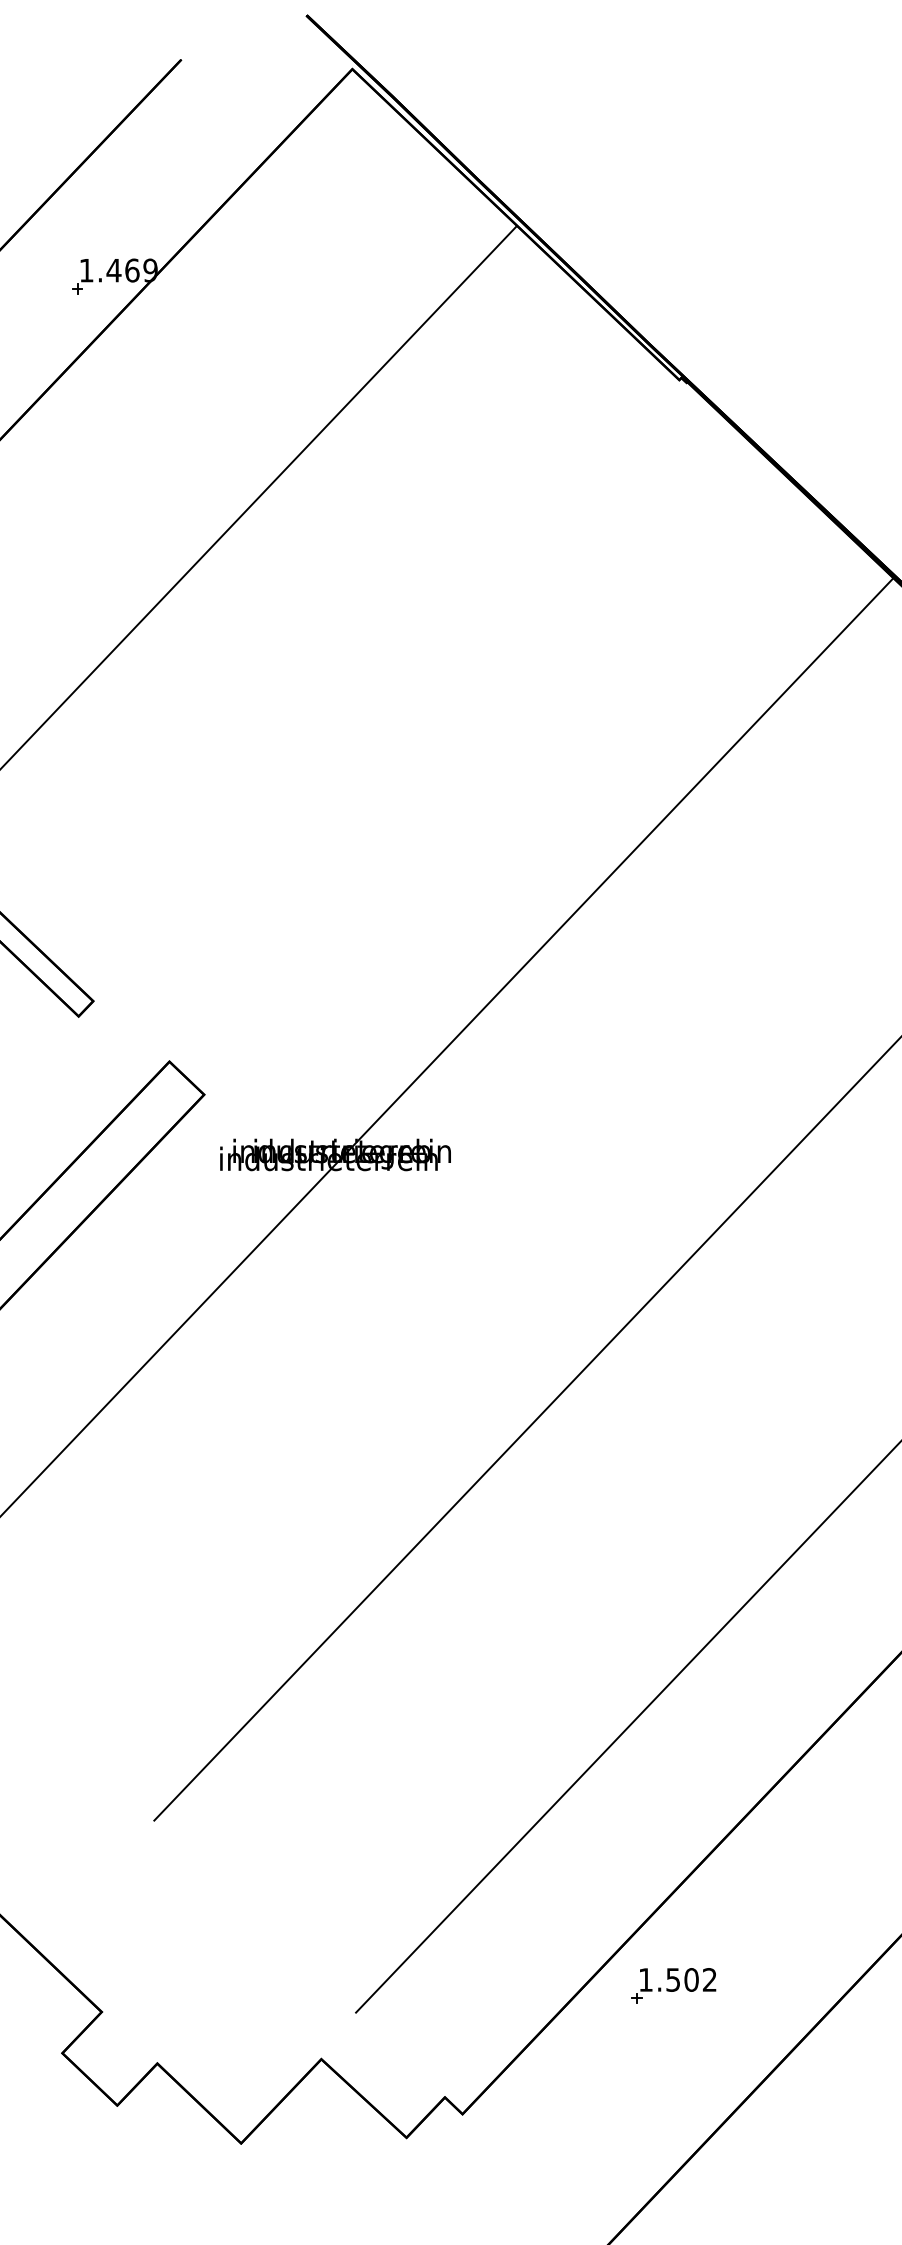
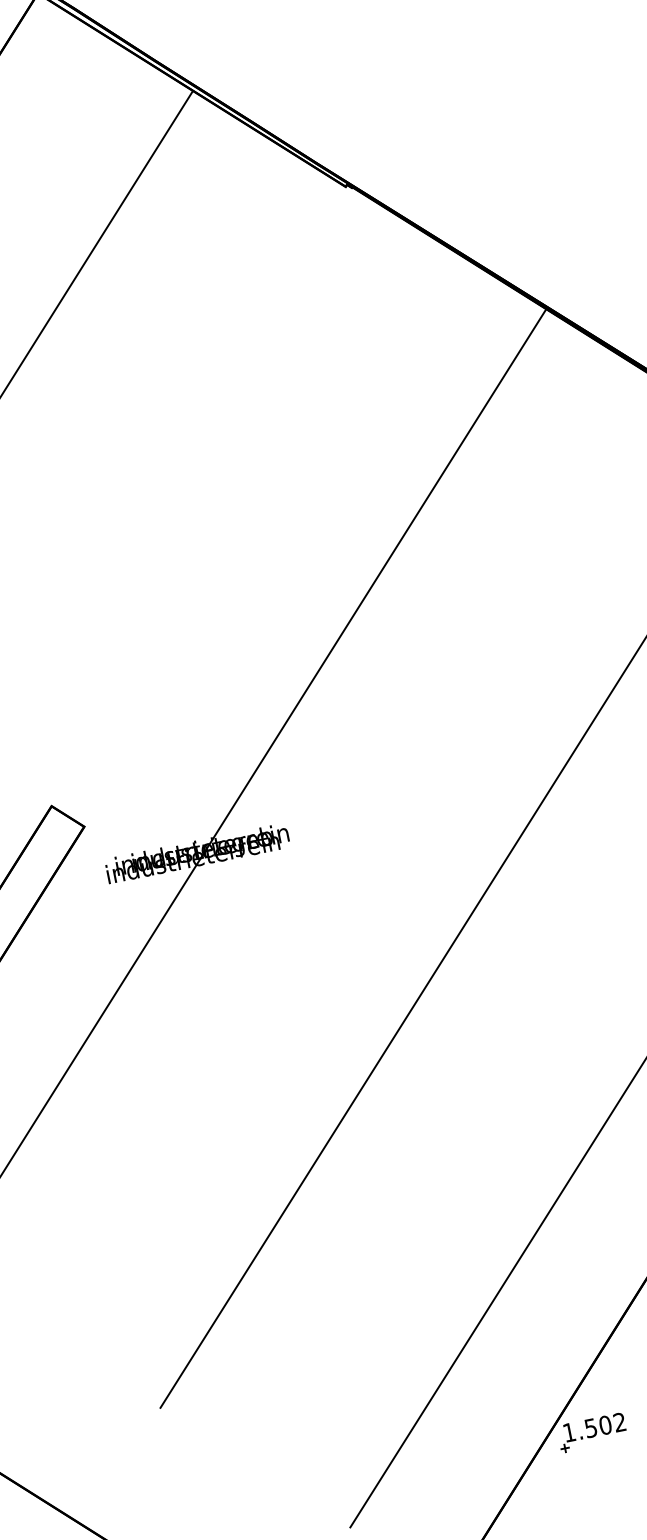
part: (673, 1985) -> (592, 1432), moved

